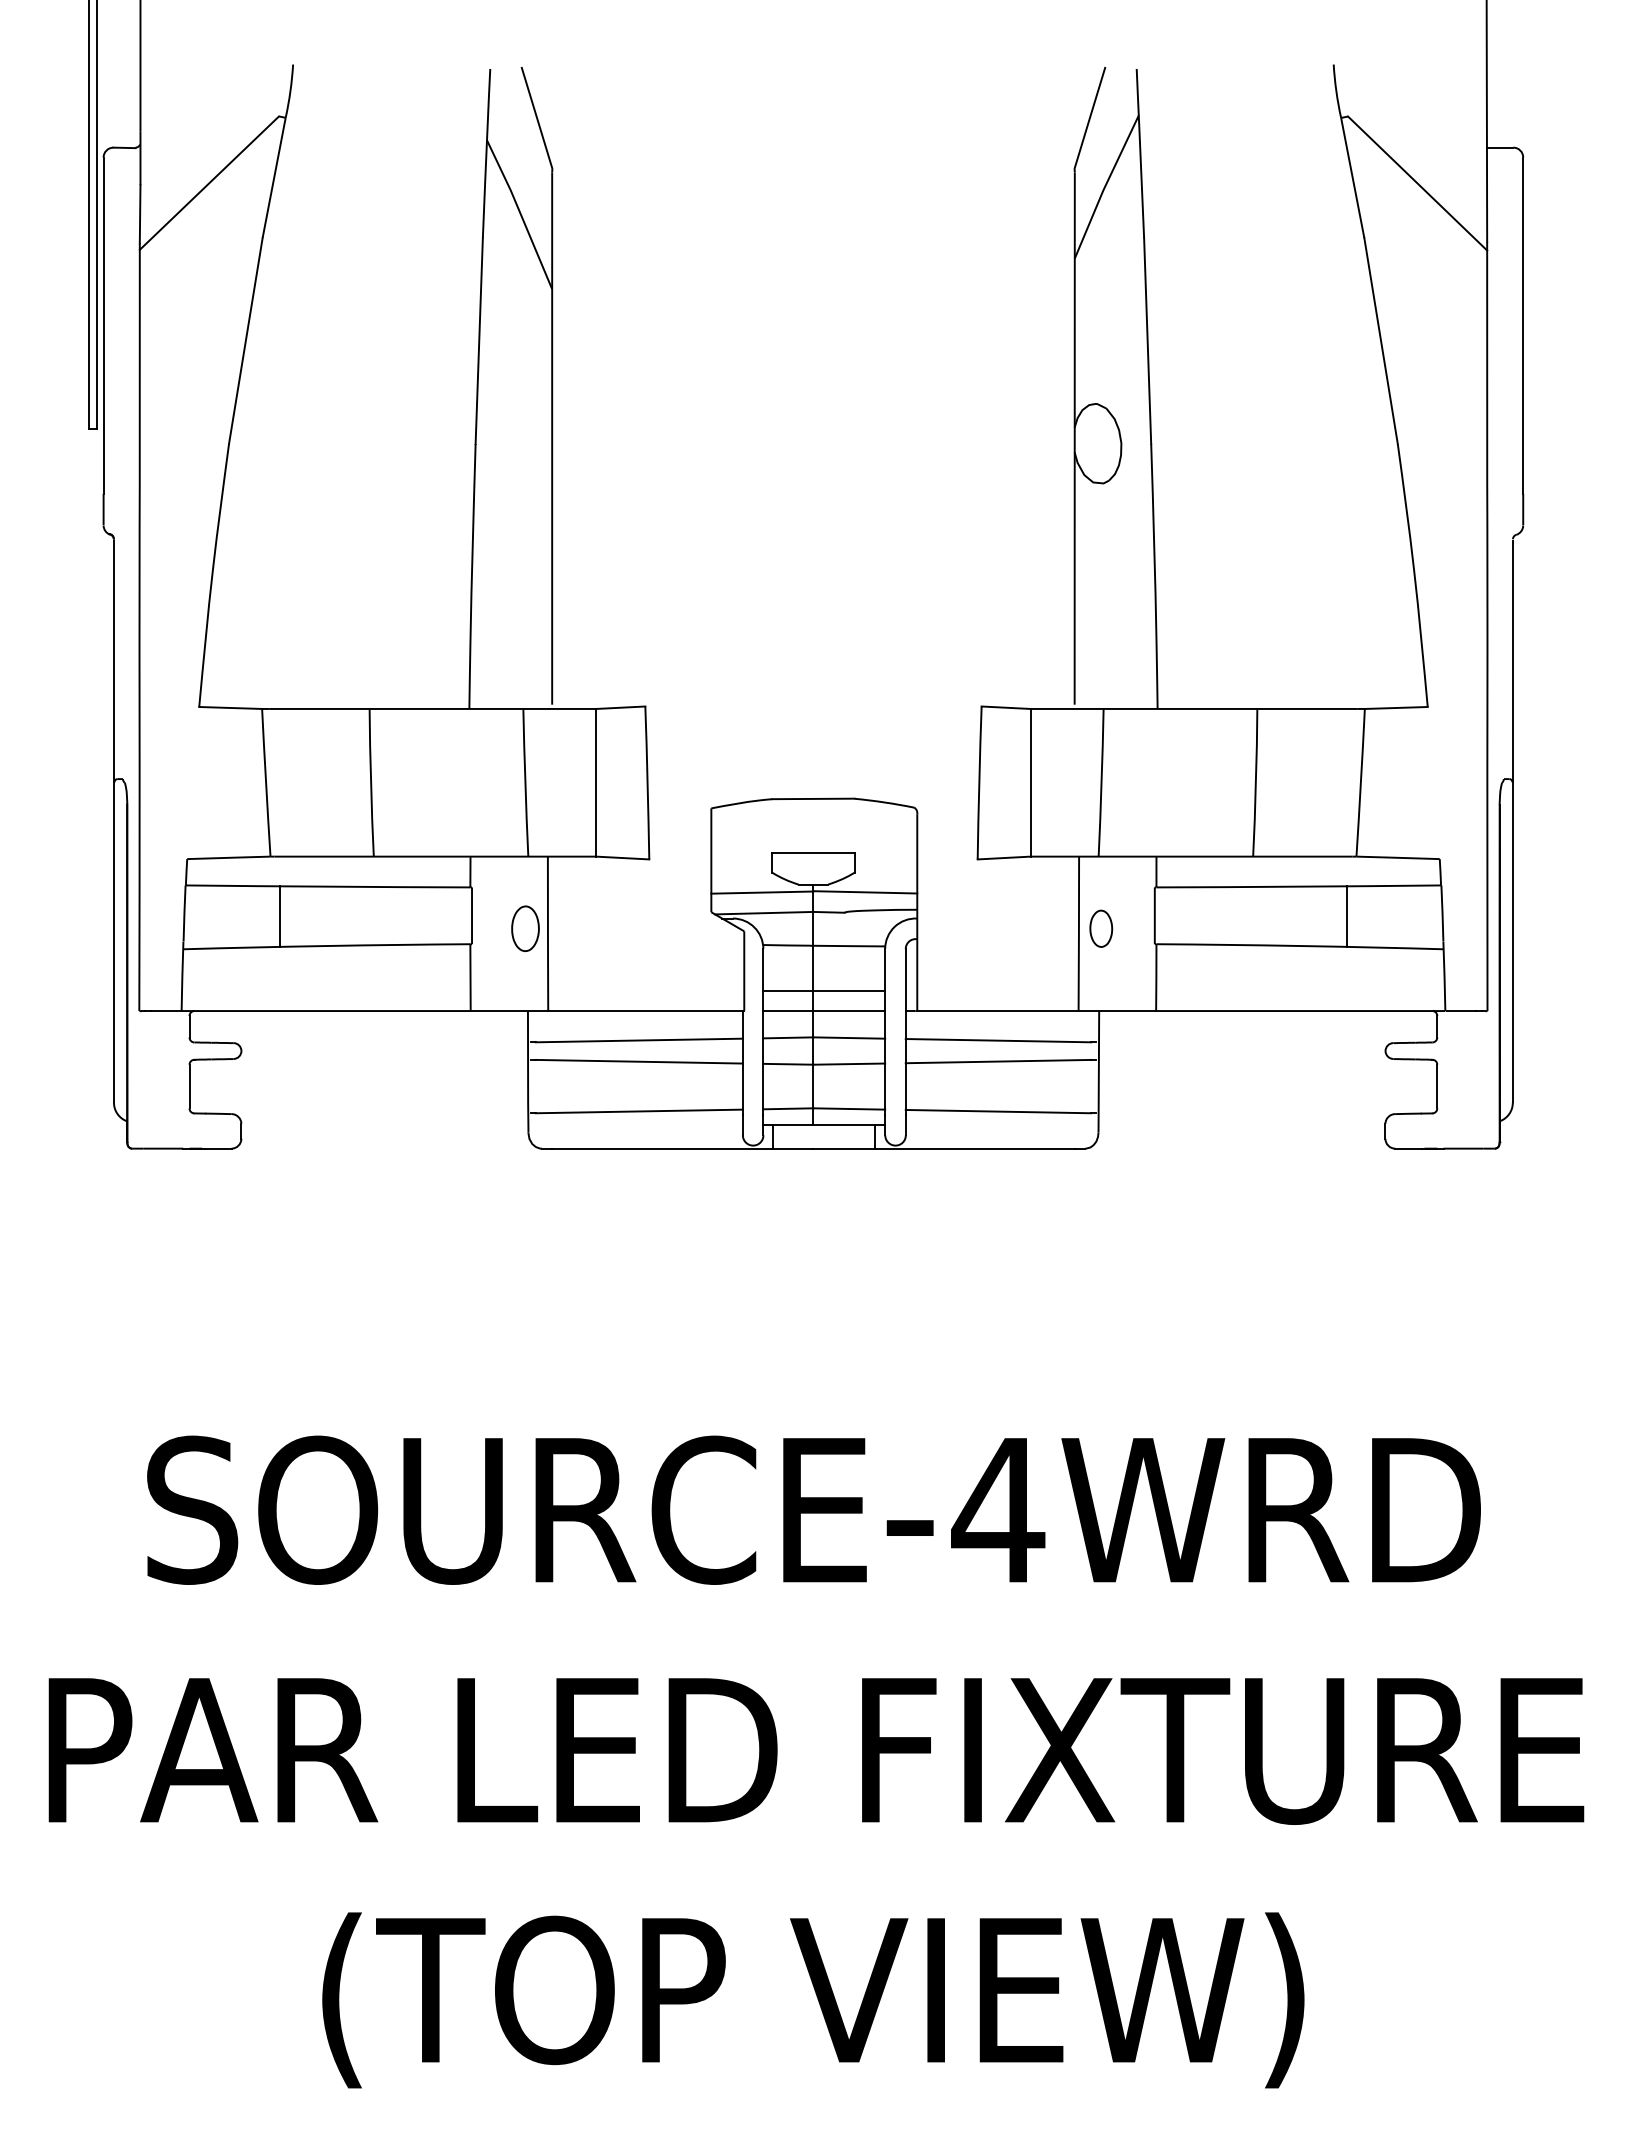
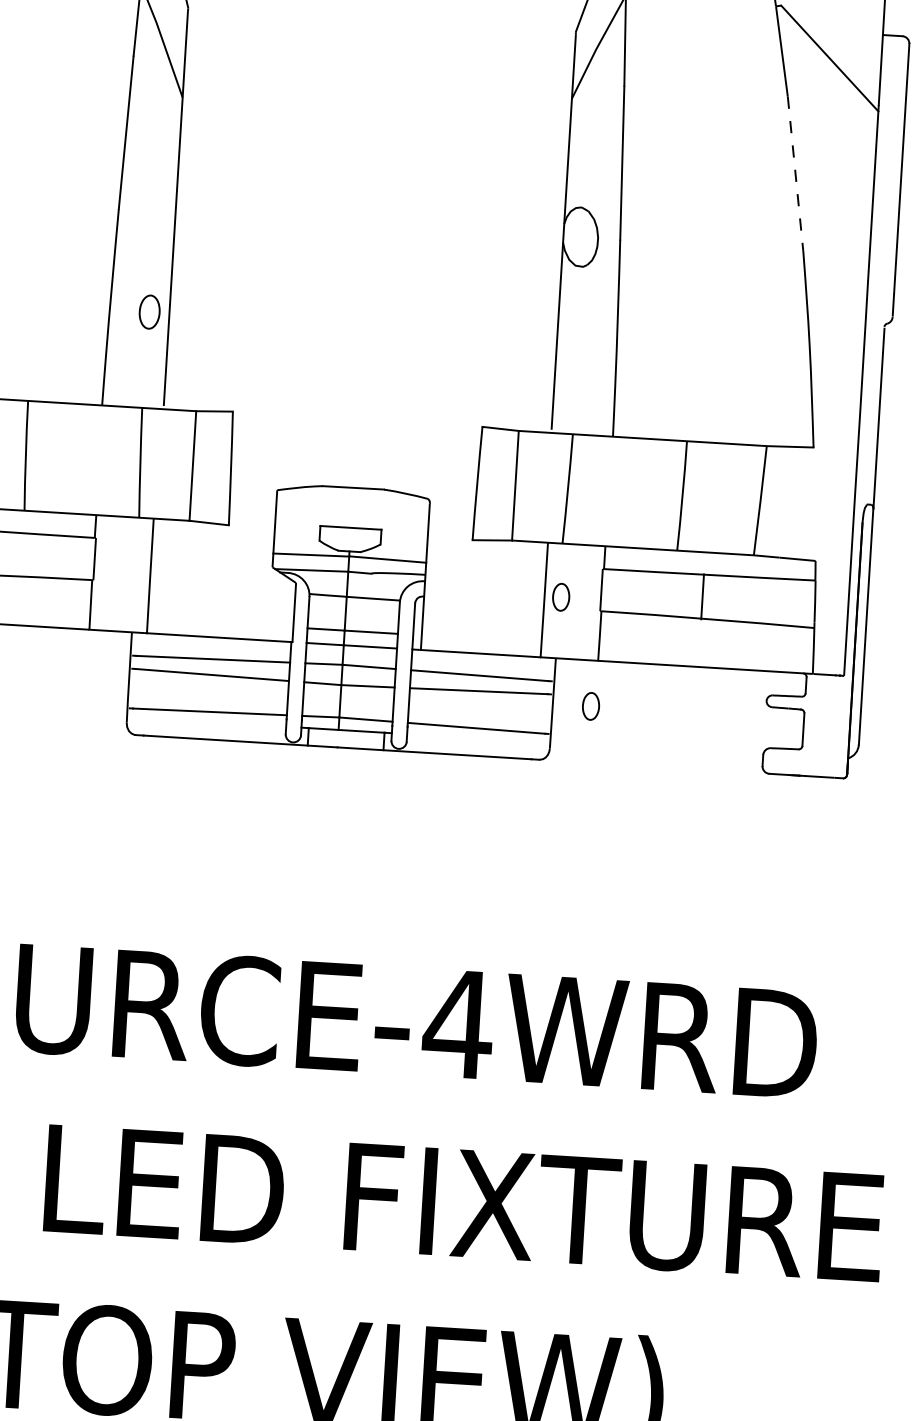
line: (1381, 341) -> (795, 174), solid -> dashed
line: (1347, 916) -> (702, 596), moved
part: (525, 928) -> (149, 311), moved
part: (1150, 1072) -> (591, 706), added

